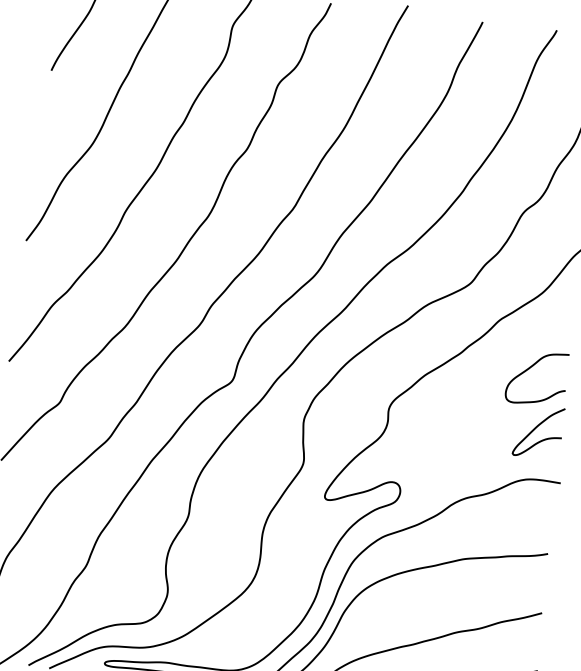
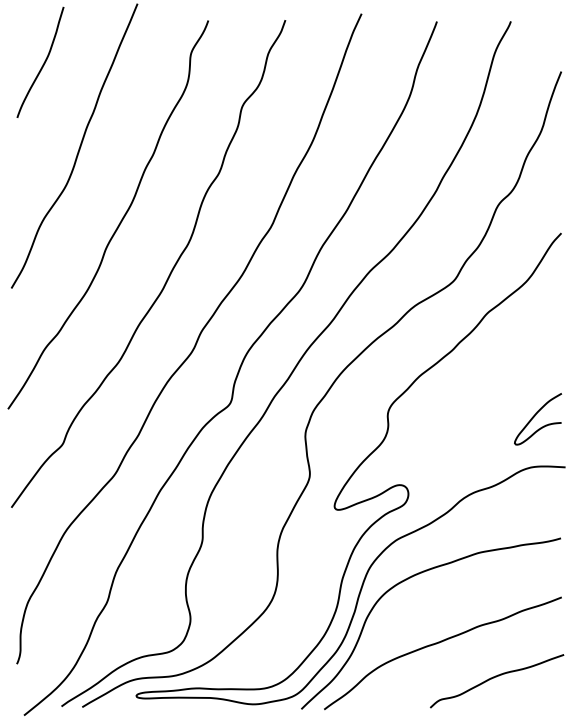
curve: (531, 368) -> (523, 357), removed

